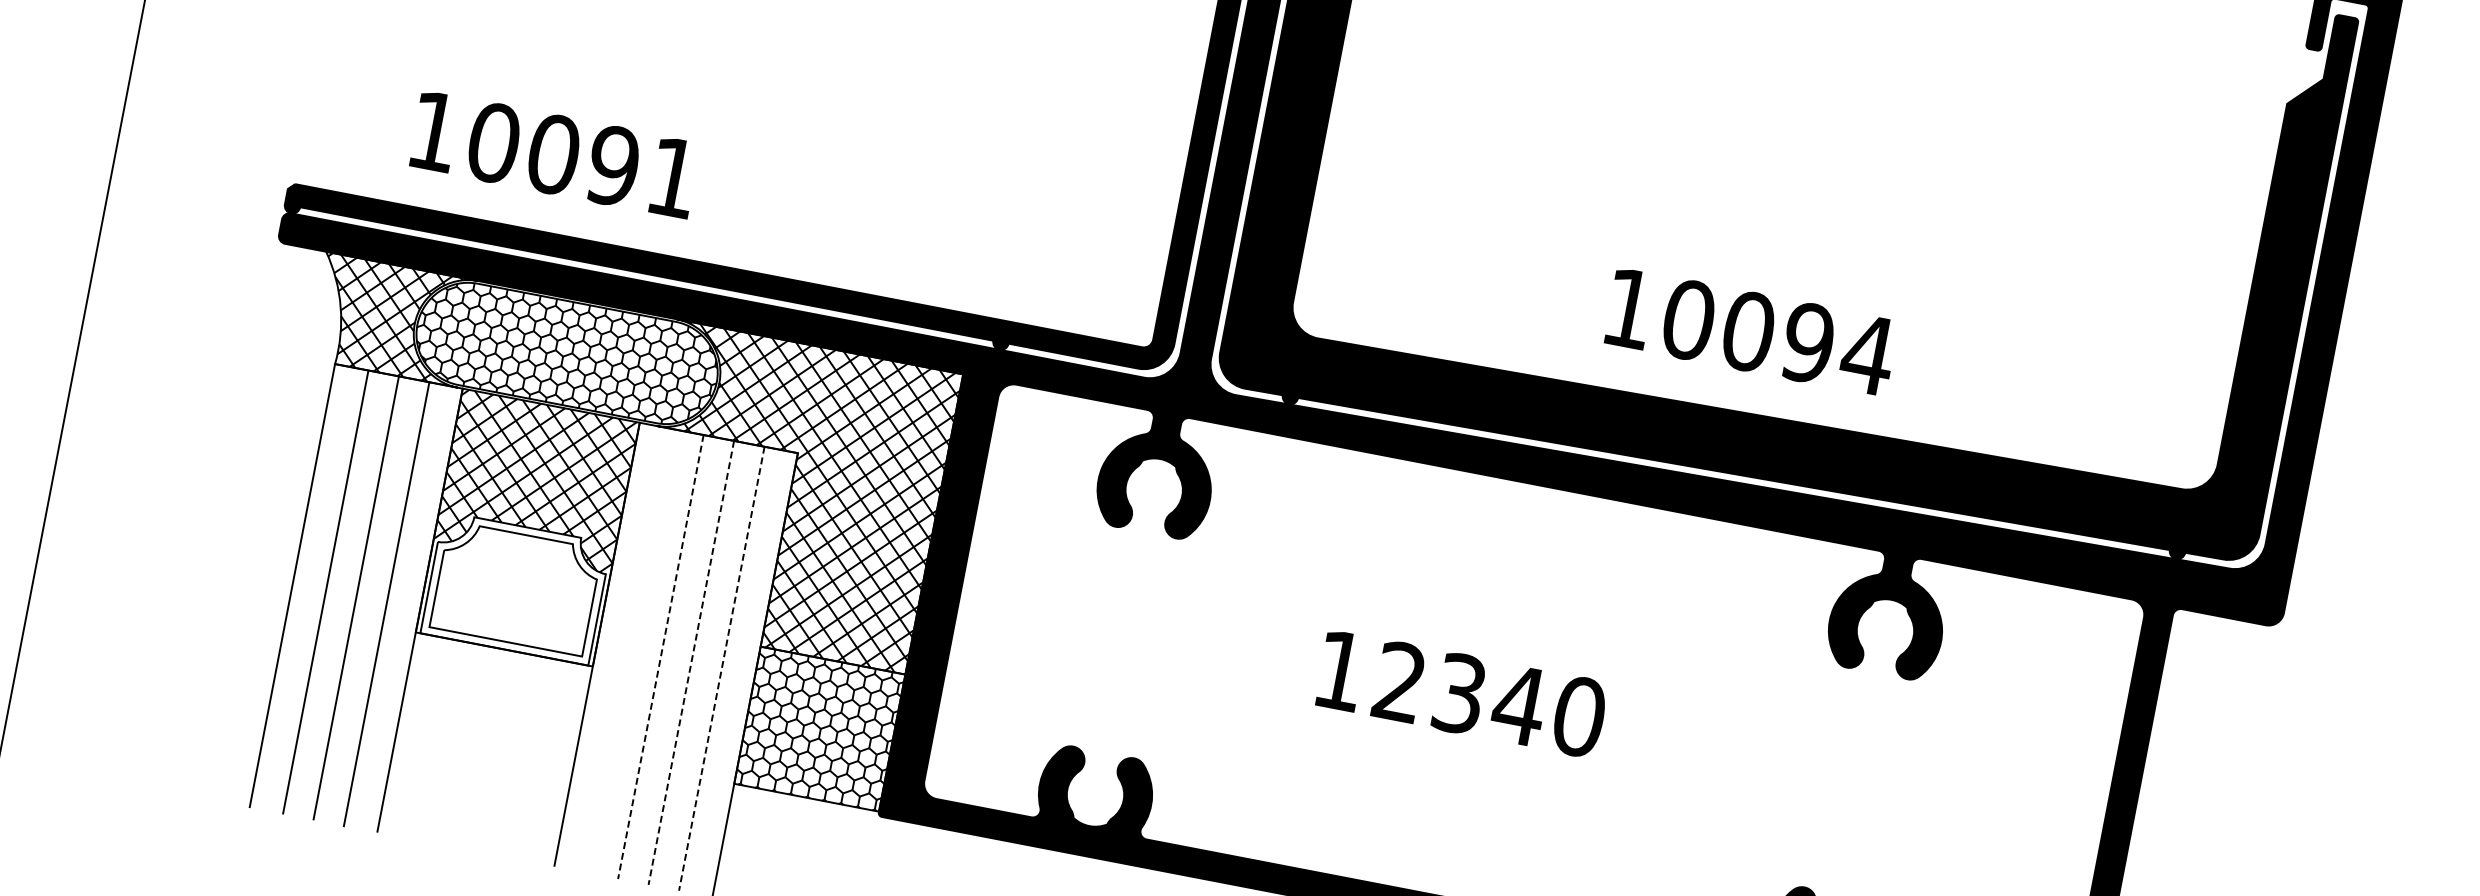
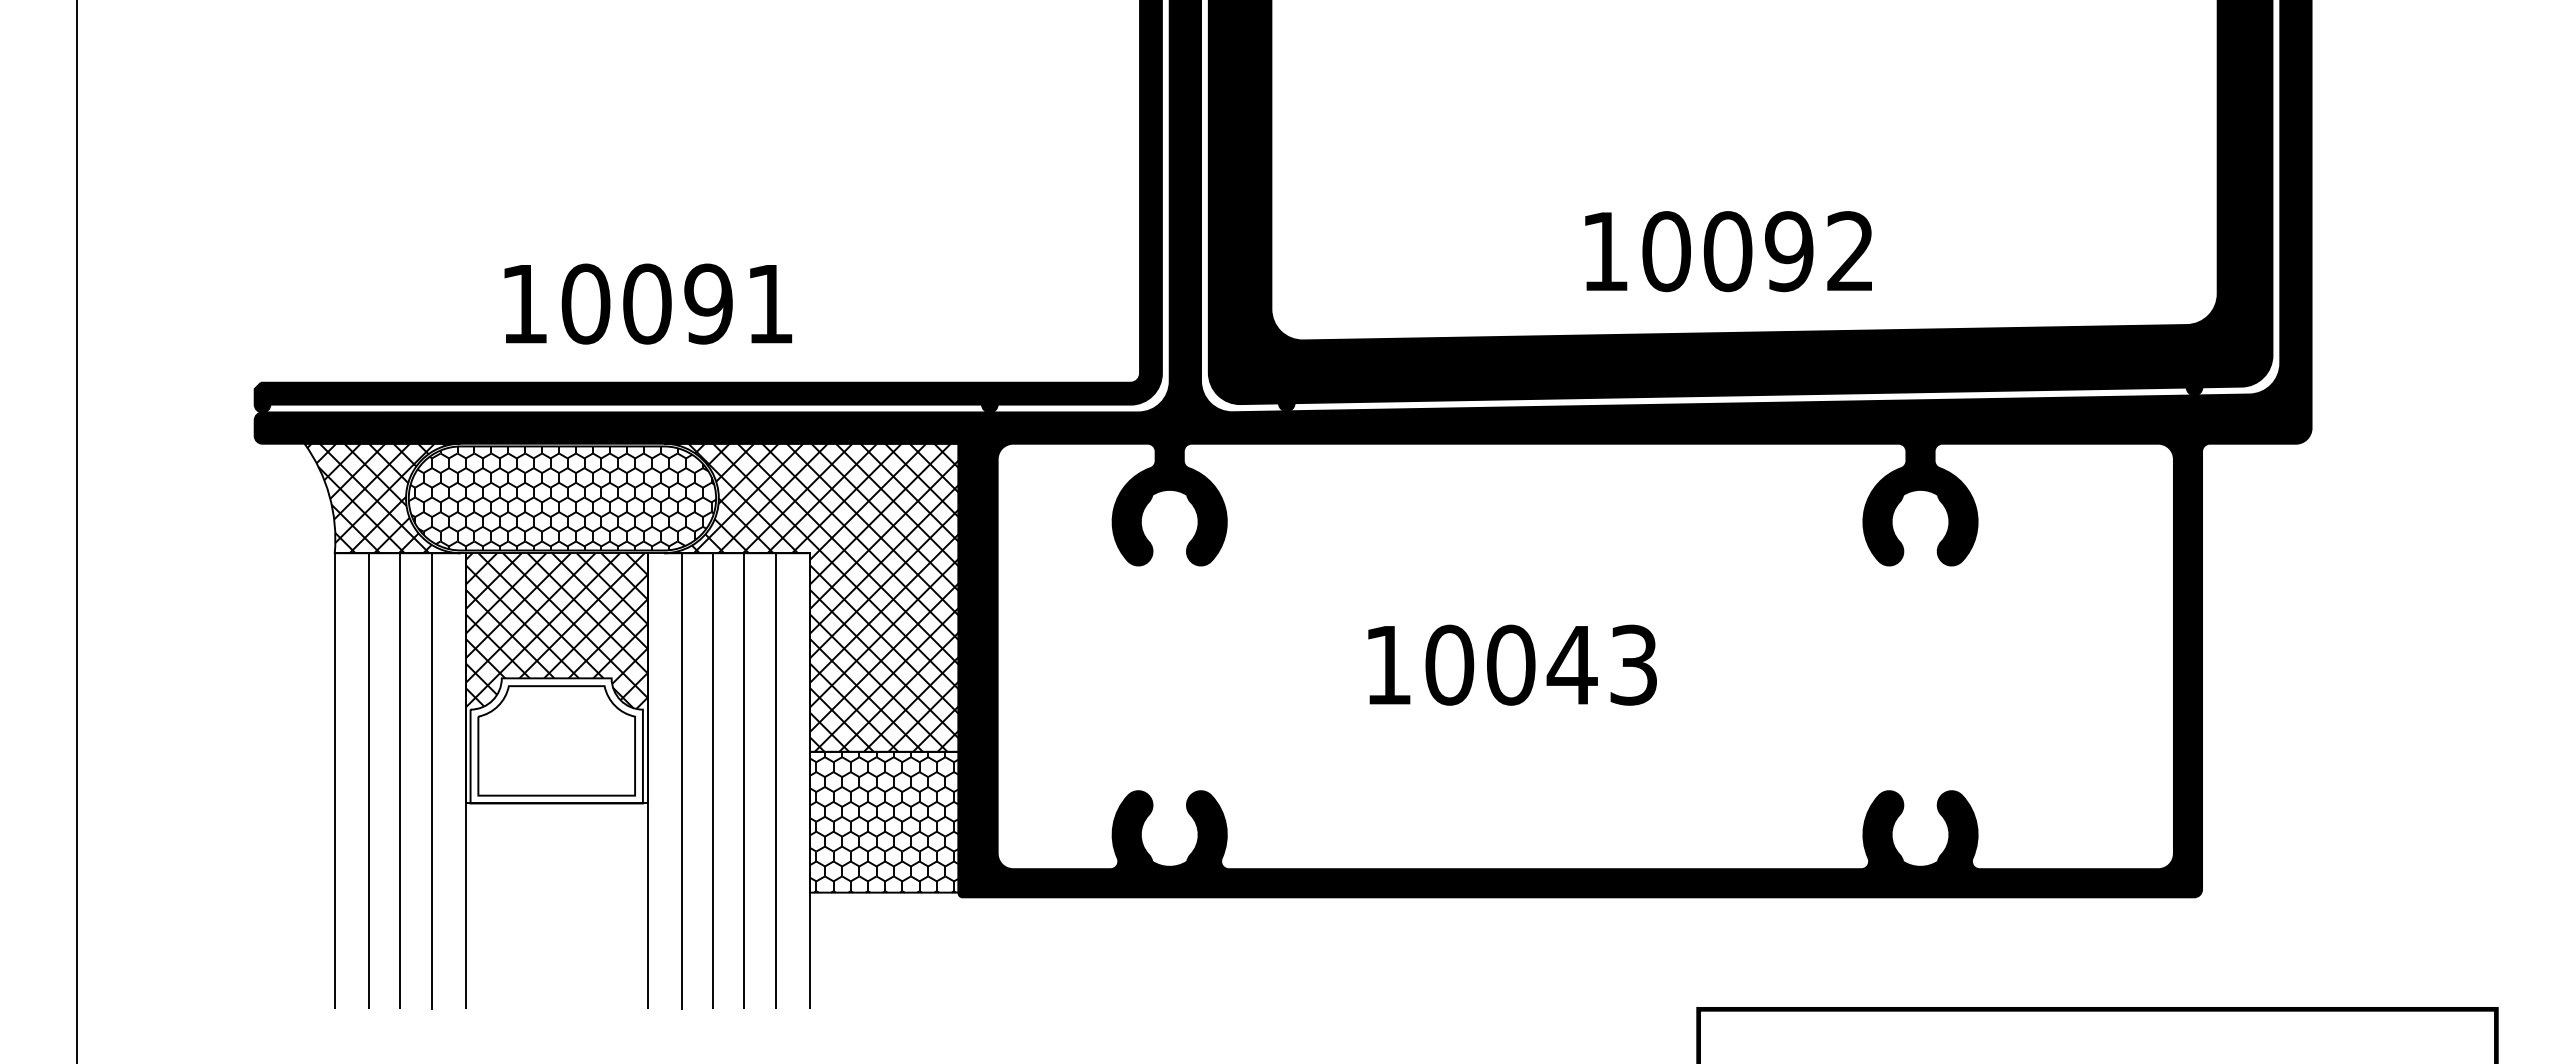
text: (555, 154) -> (648, 303), moved
text: (1868, 353) -> (1850, 250), 10094 -> 10092
line: (629, 651) -> (681, 781), added
line: (661, 657) -> (713, 781), dashed -> solid
line: (691, 663) -> (744, 781), dashed -> solid
line: (721, 669) -> (775, 781), dashed -> solid
text: (1489, 698) -> (1541, 664), 12340 -> 10043

